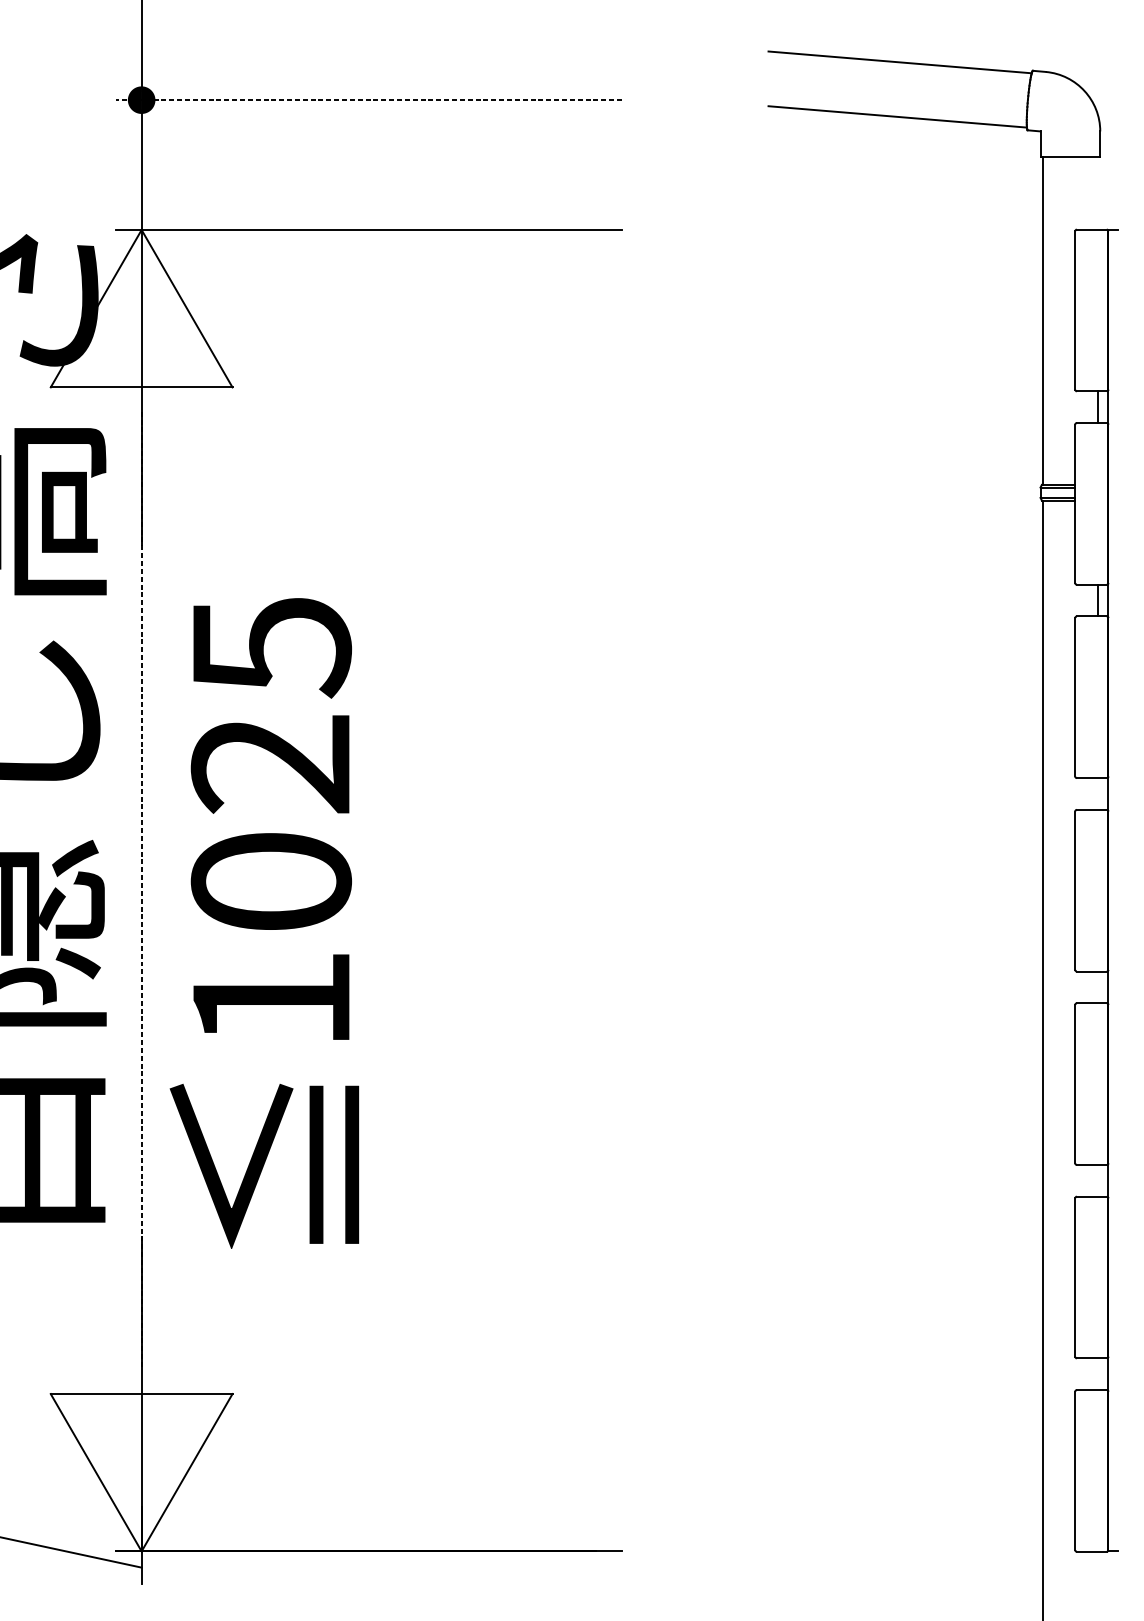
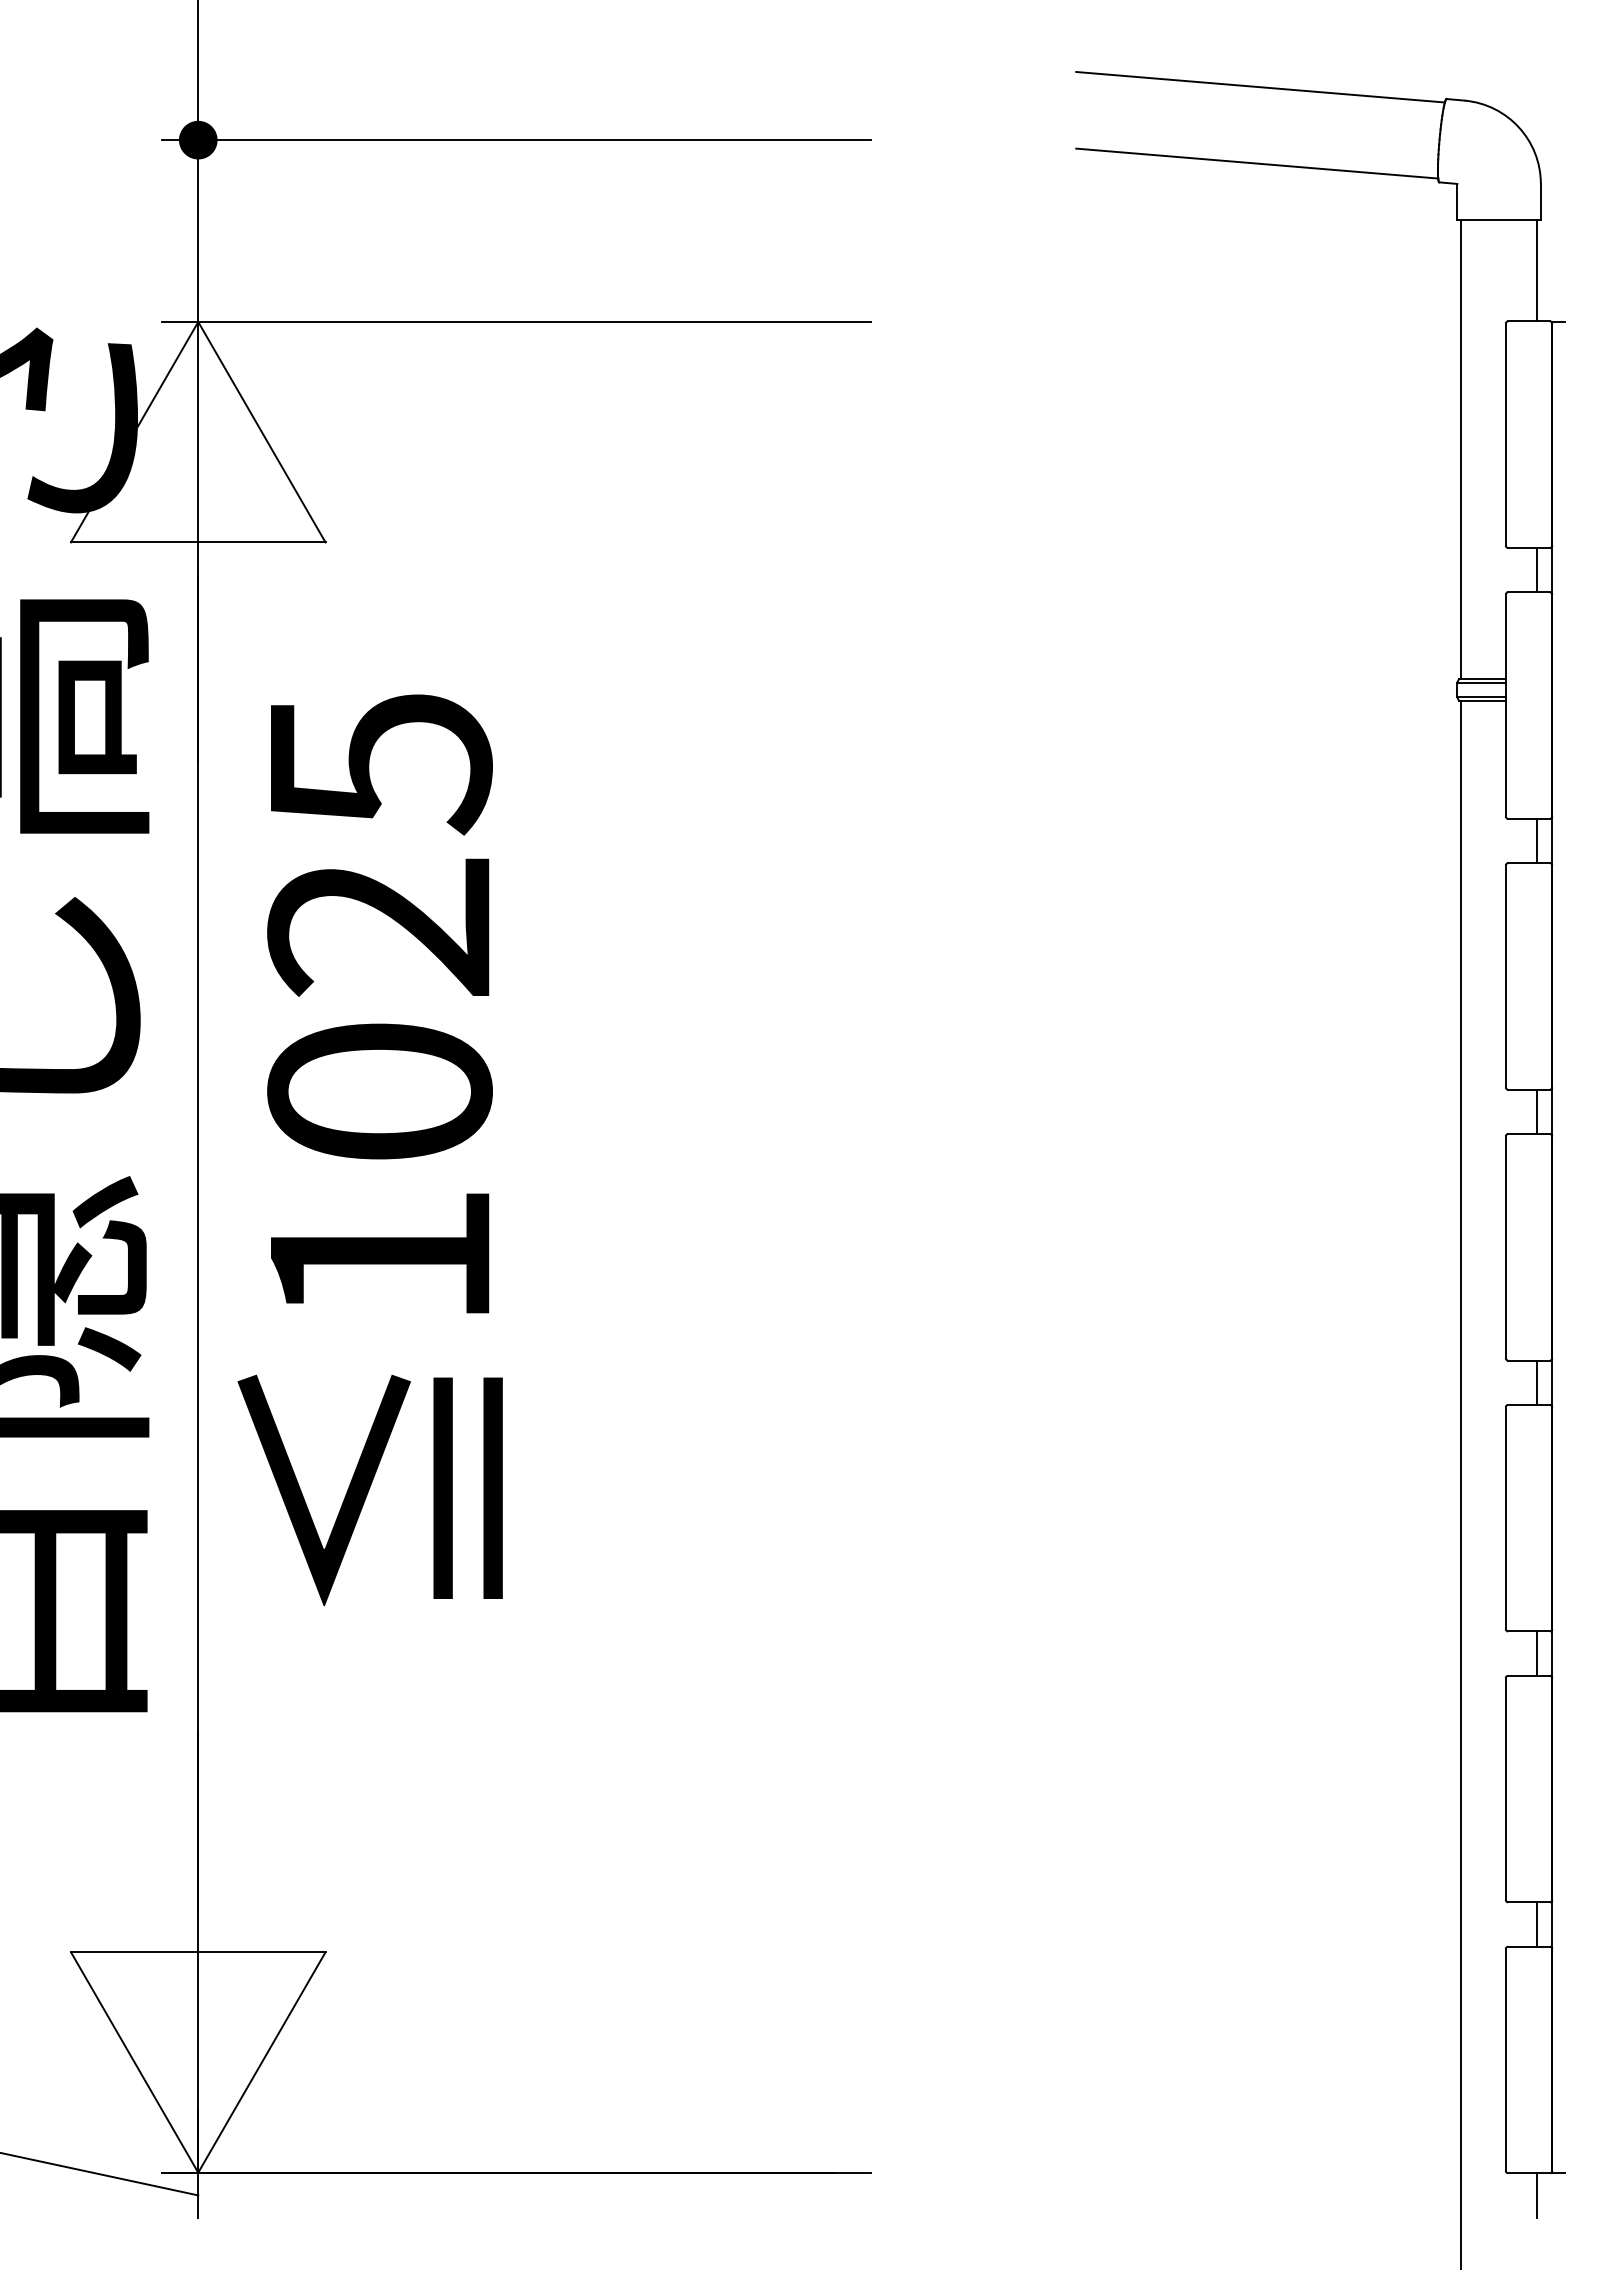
line: (368, 100) -> (516, 140), dashed -> solid
line: (1097, 193) -> (1537, 270), added
line: (1097, 793) -> (1537, 1111), added
line: (141, 890) -> (198, 1247), dashed -> solid
text: (263, 923) -> (369, 1150), moved
line: (1097, 987) -> (1537, 1382), added
line: (1097, 1180) -> (1537, 1653), added
line: (1097, 1374) -> (1537, 1924), added
line: (1097, 1567) -> (1537, 2195), added

